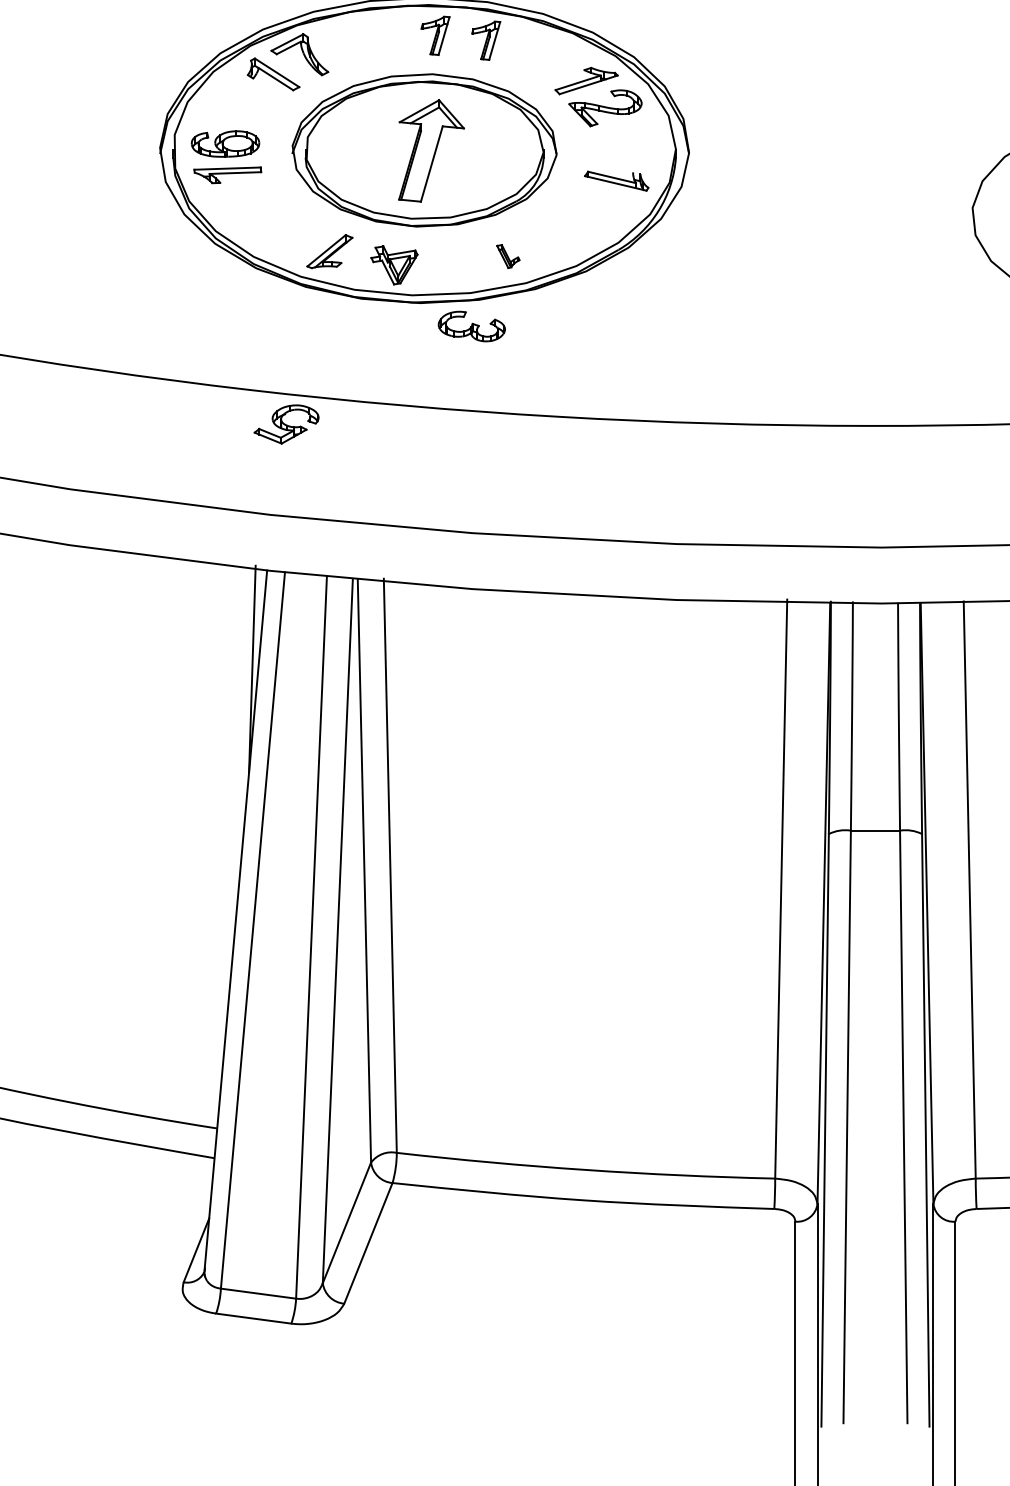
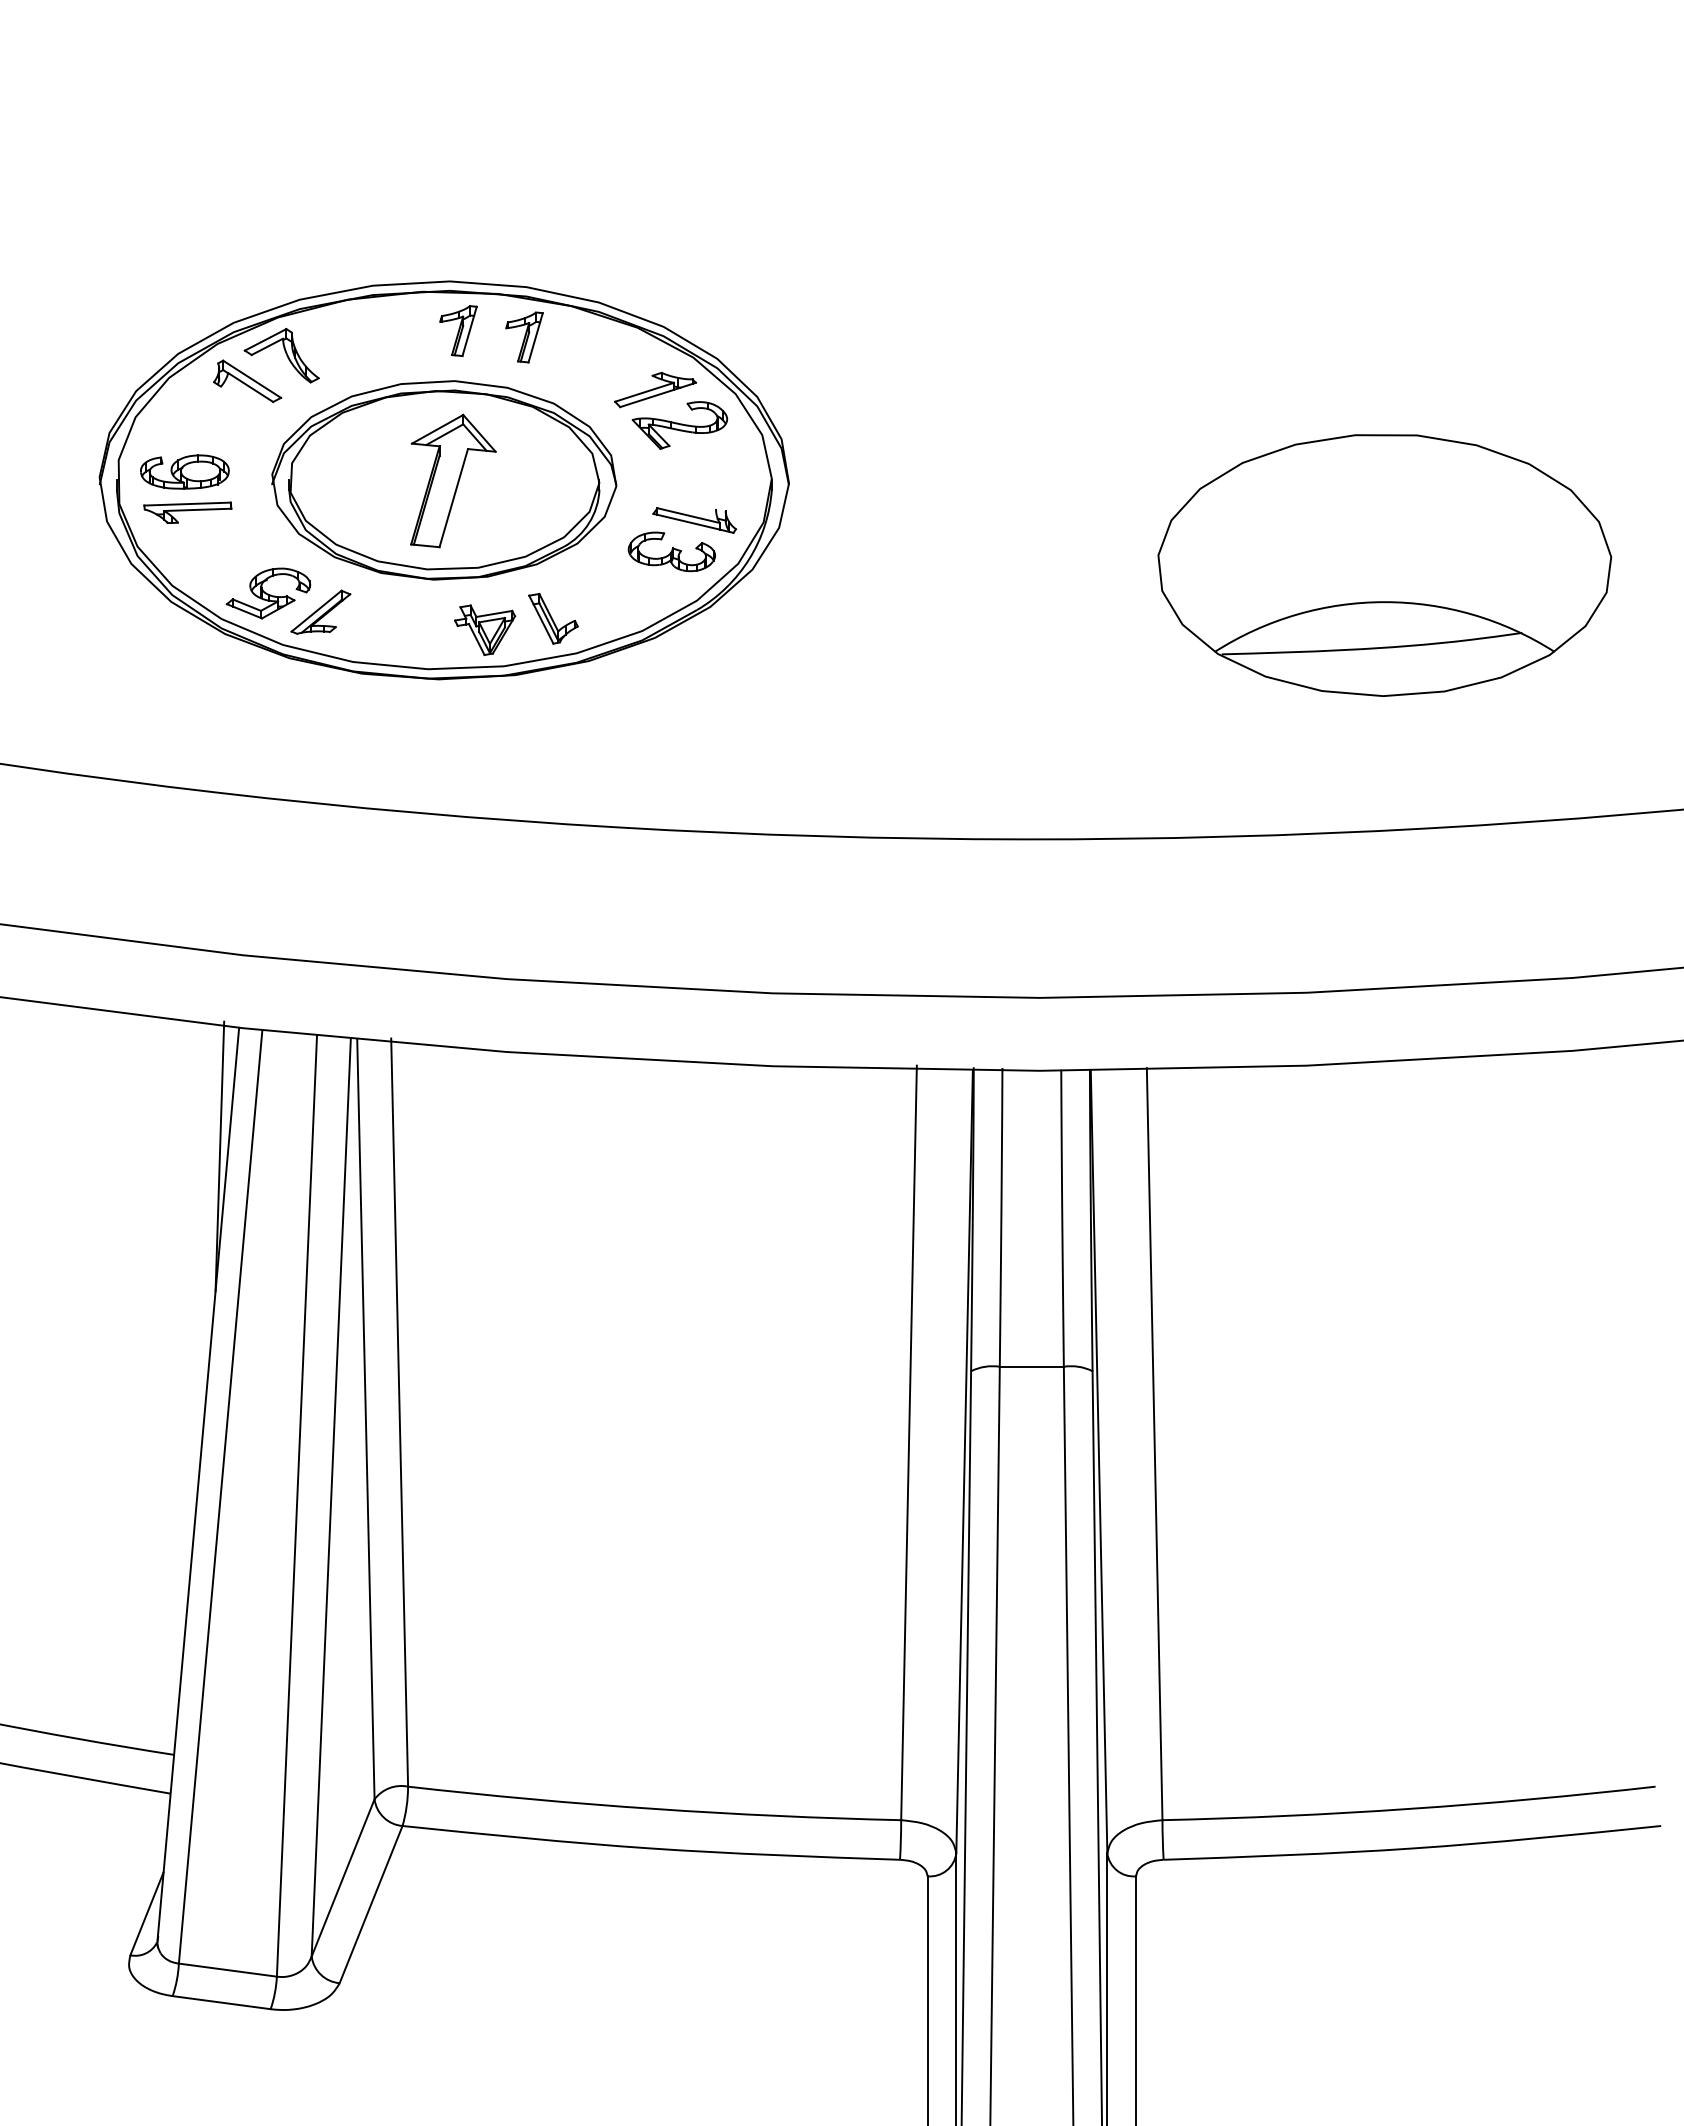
part: (508, 256) -> (553, 618), size x1.67
part: (394, 265) -> (485, 630), moved
part: (471, 326) -> (671, 551), moved
part: (286, 424) -> (268, 593), moved

